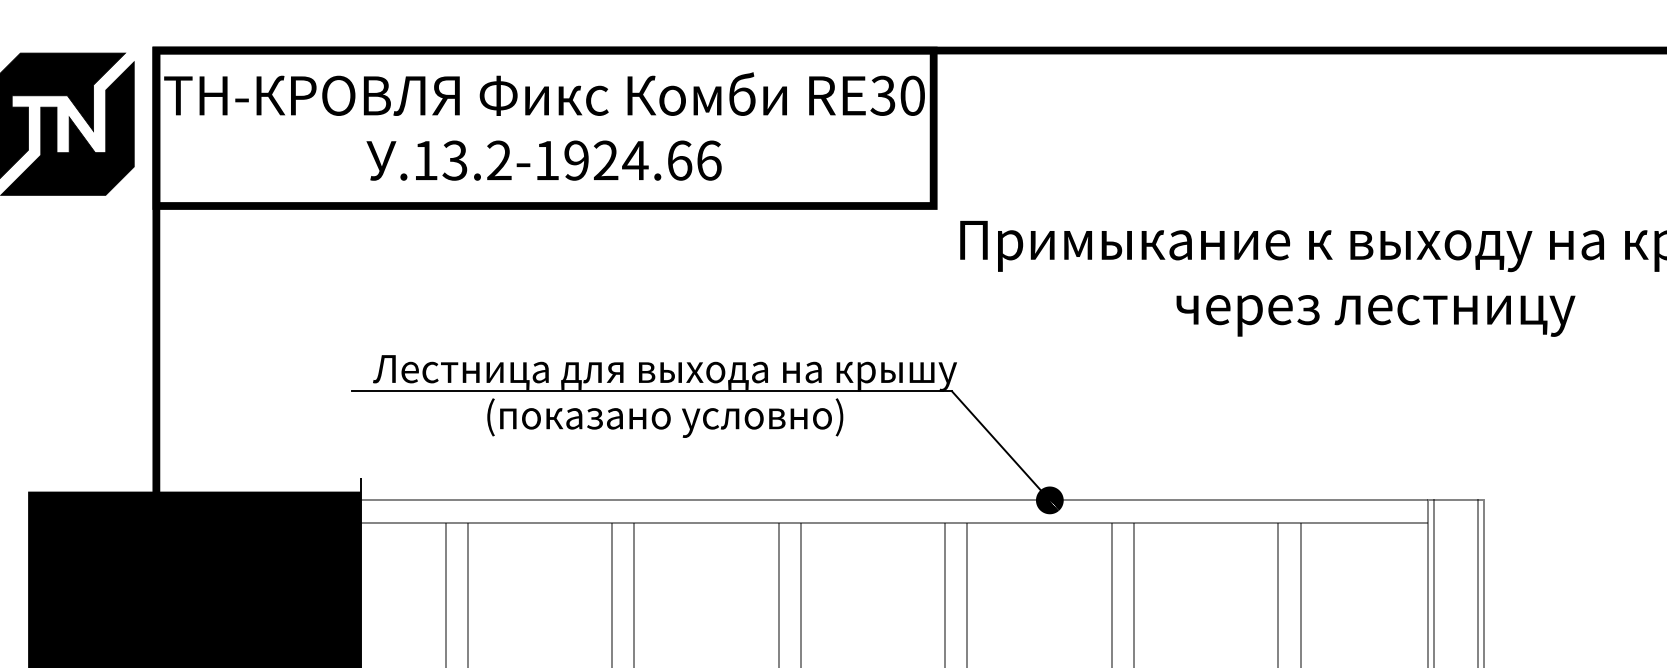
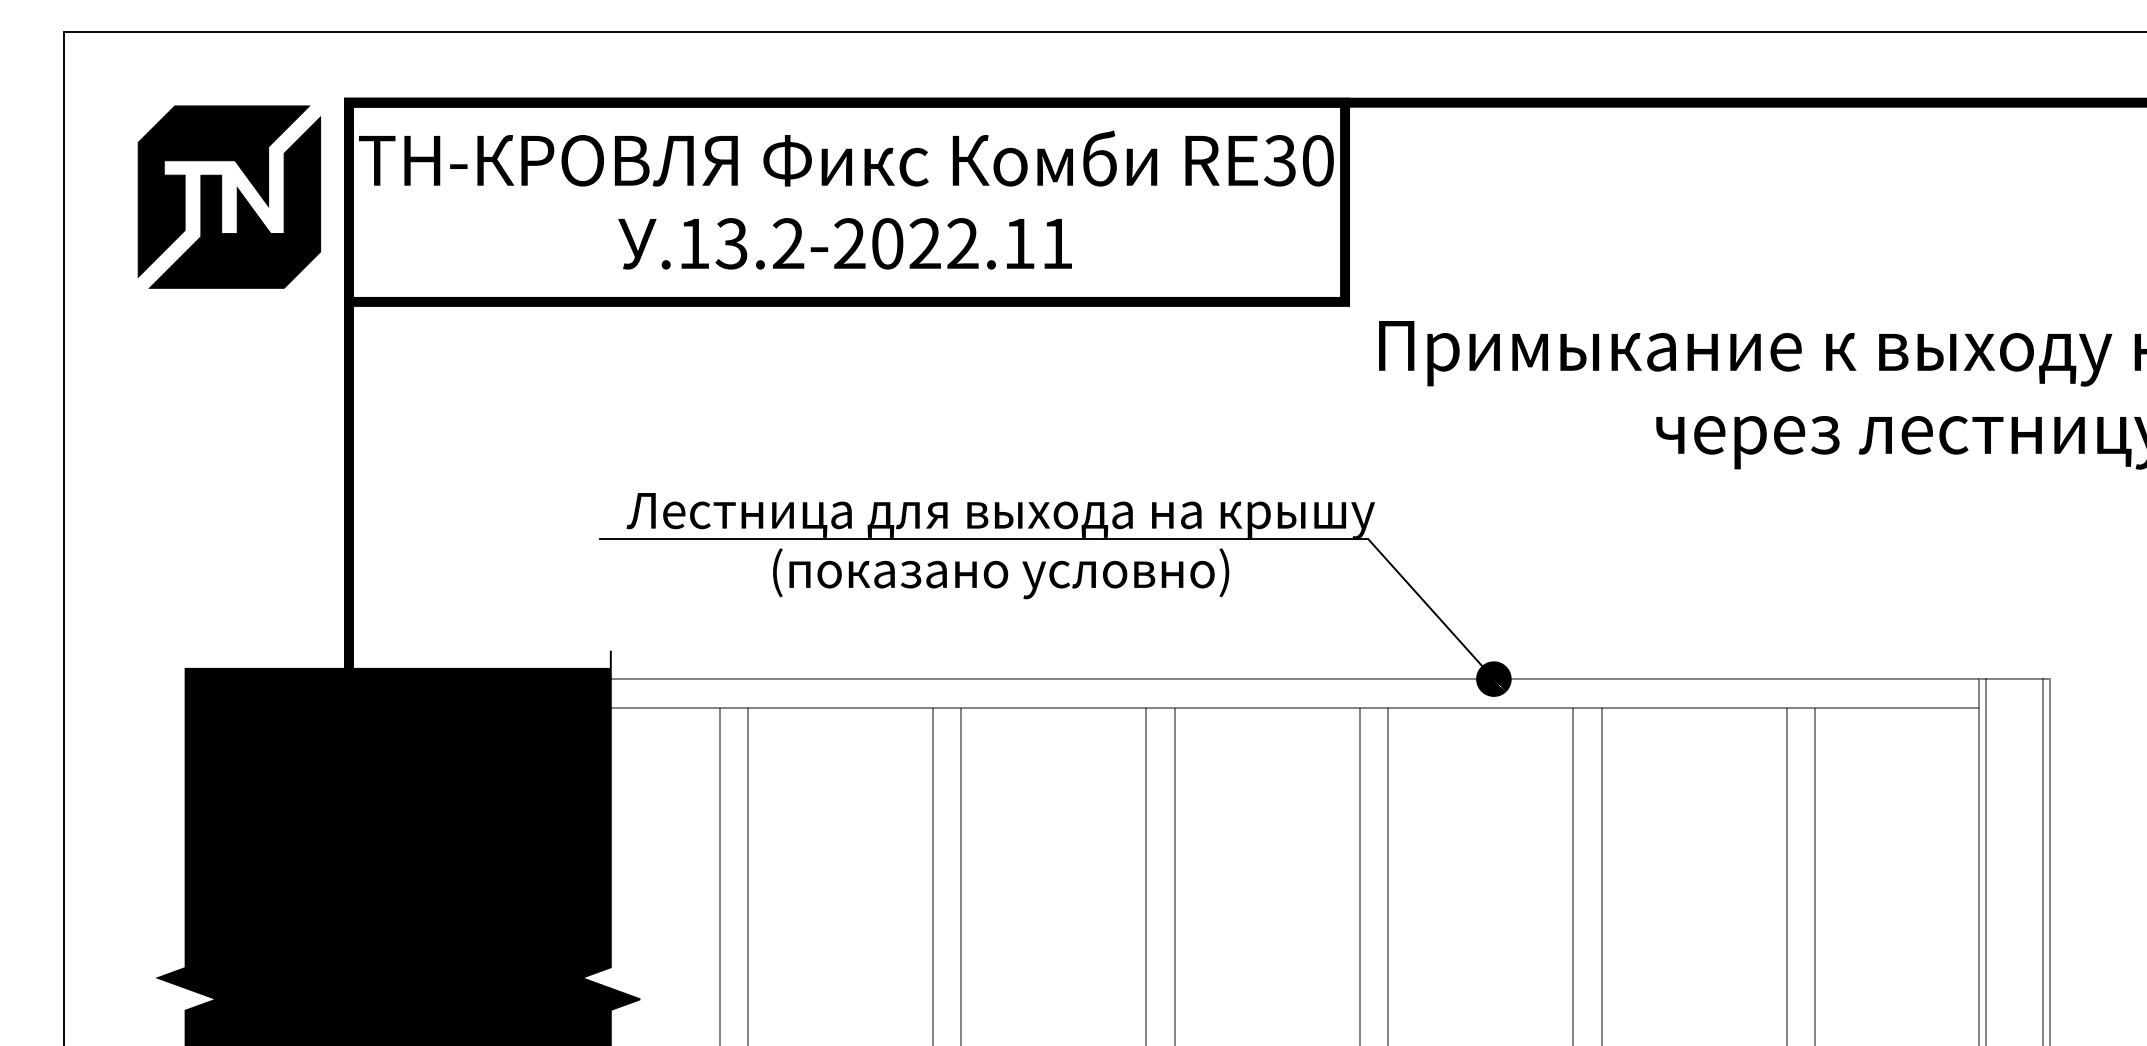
text: (628, 160) -> (953, 243), .13.2-1924.66 -> .13.2-2022.11

